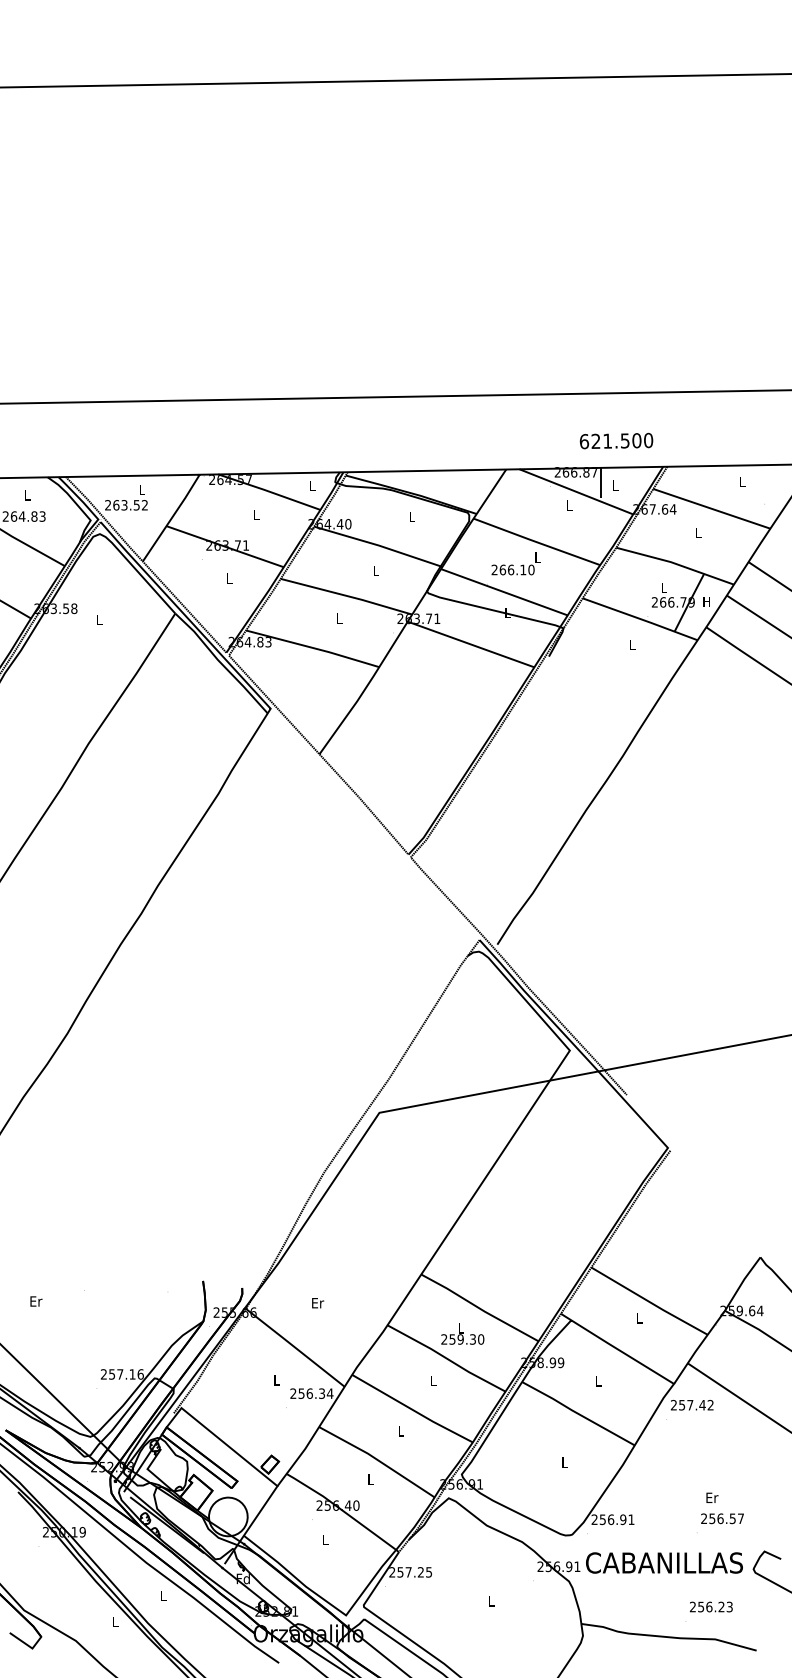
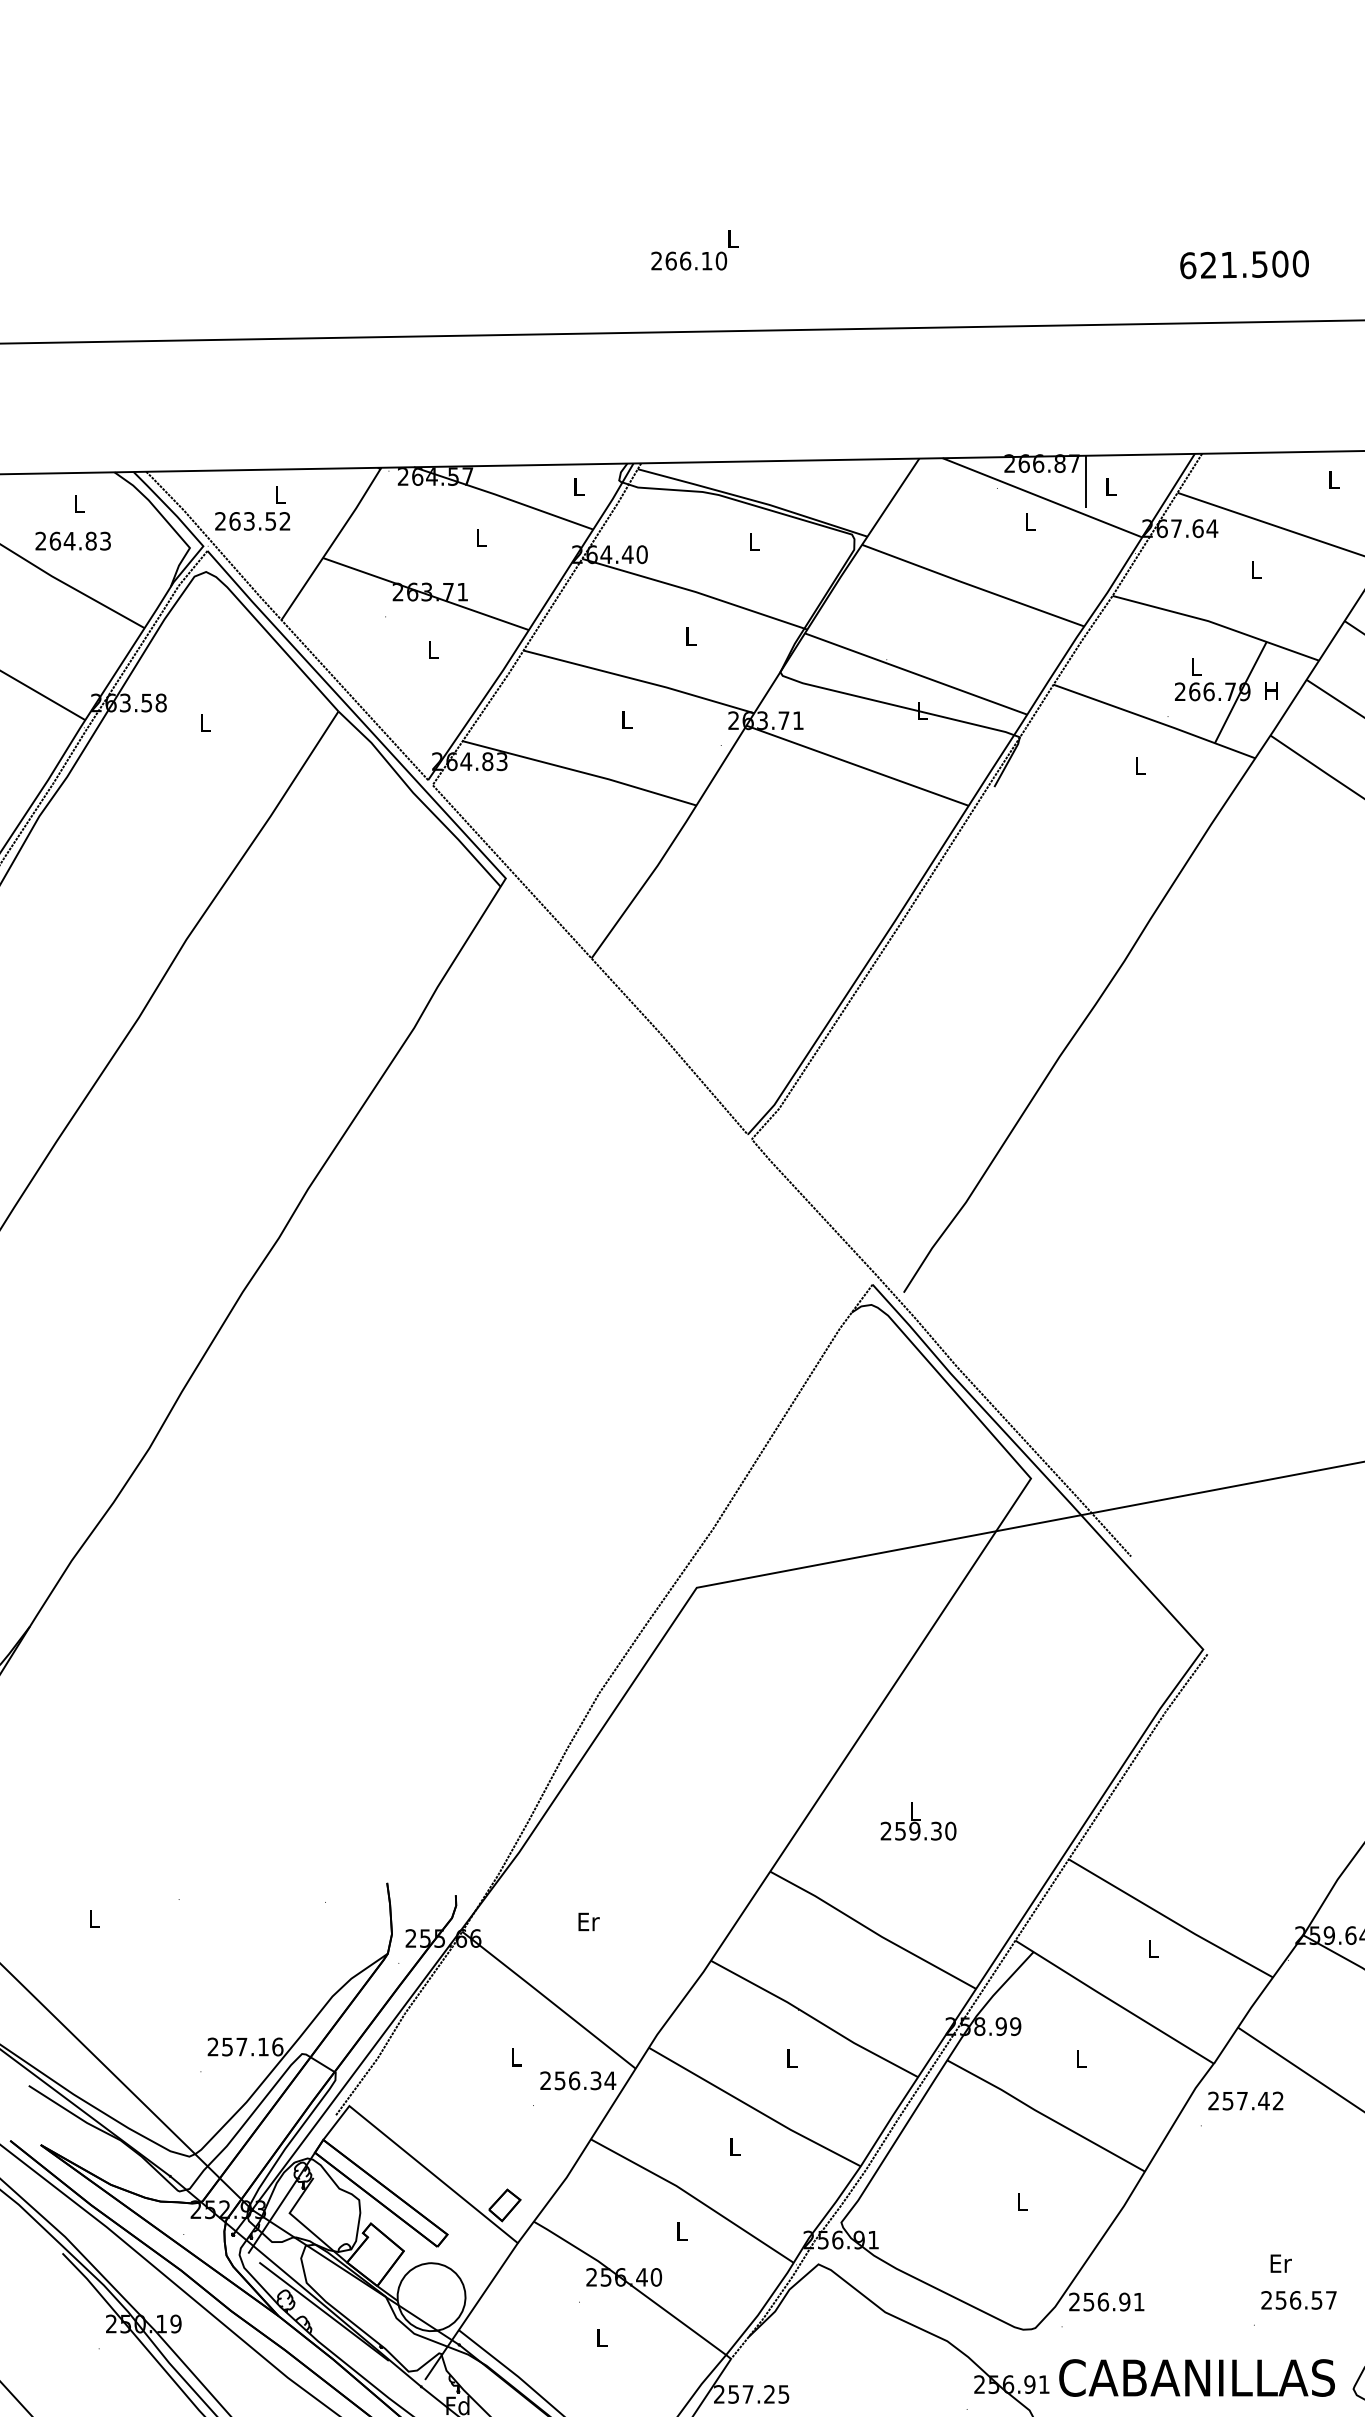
text: (616, 440) -> (1244, 263), moved
text: (515, 563) -> (693, 249), moved
text: (36, 1301) -> (94, 1918), Er -> L
text: (462, 1333) -> (918, 1820), moved

